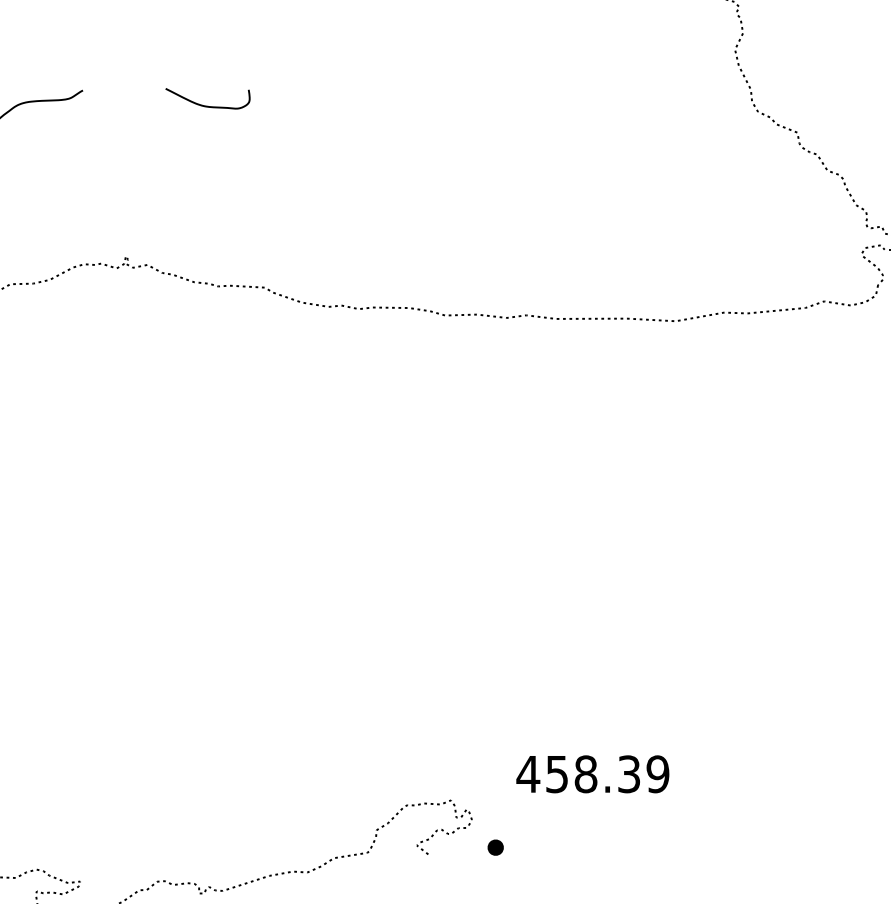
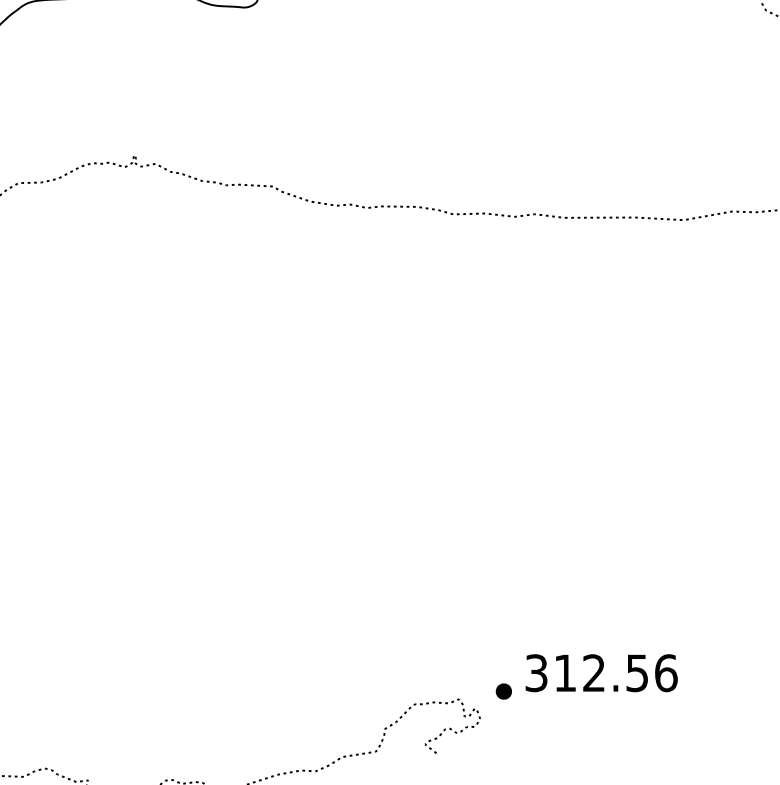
text: (592, 774) -> (600, 673), 458.39 -> 312.56
part: (495, 847) -> (503, 691), moved

